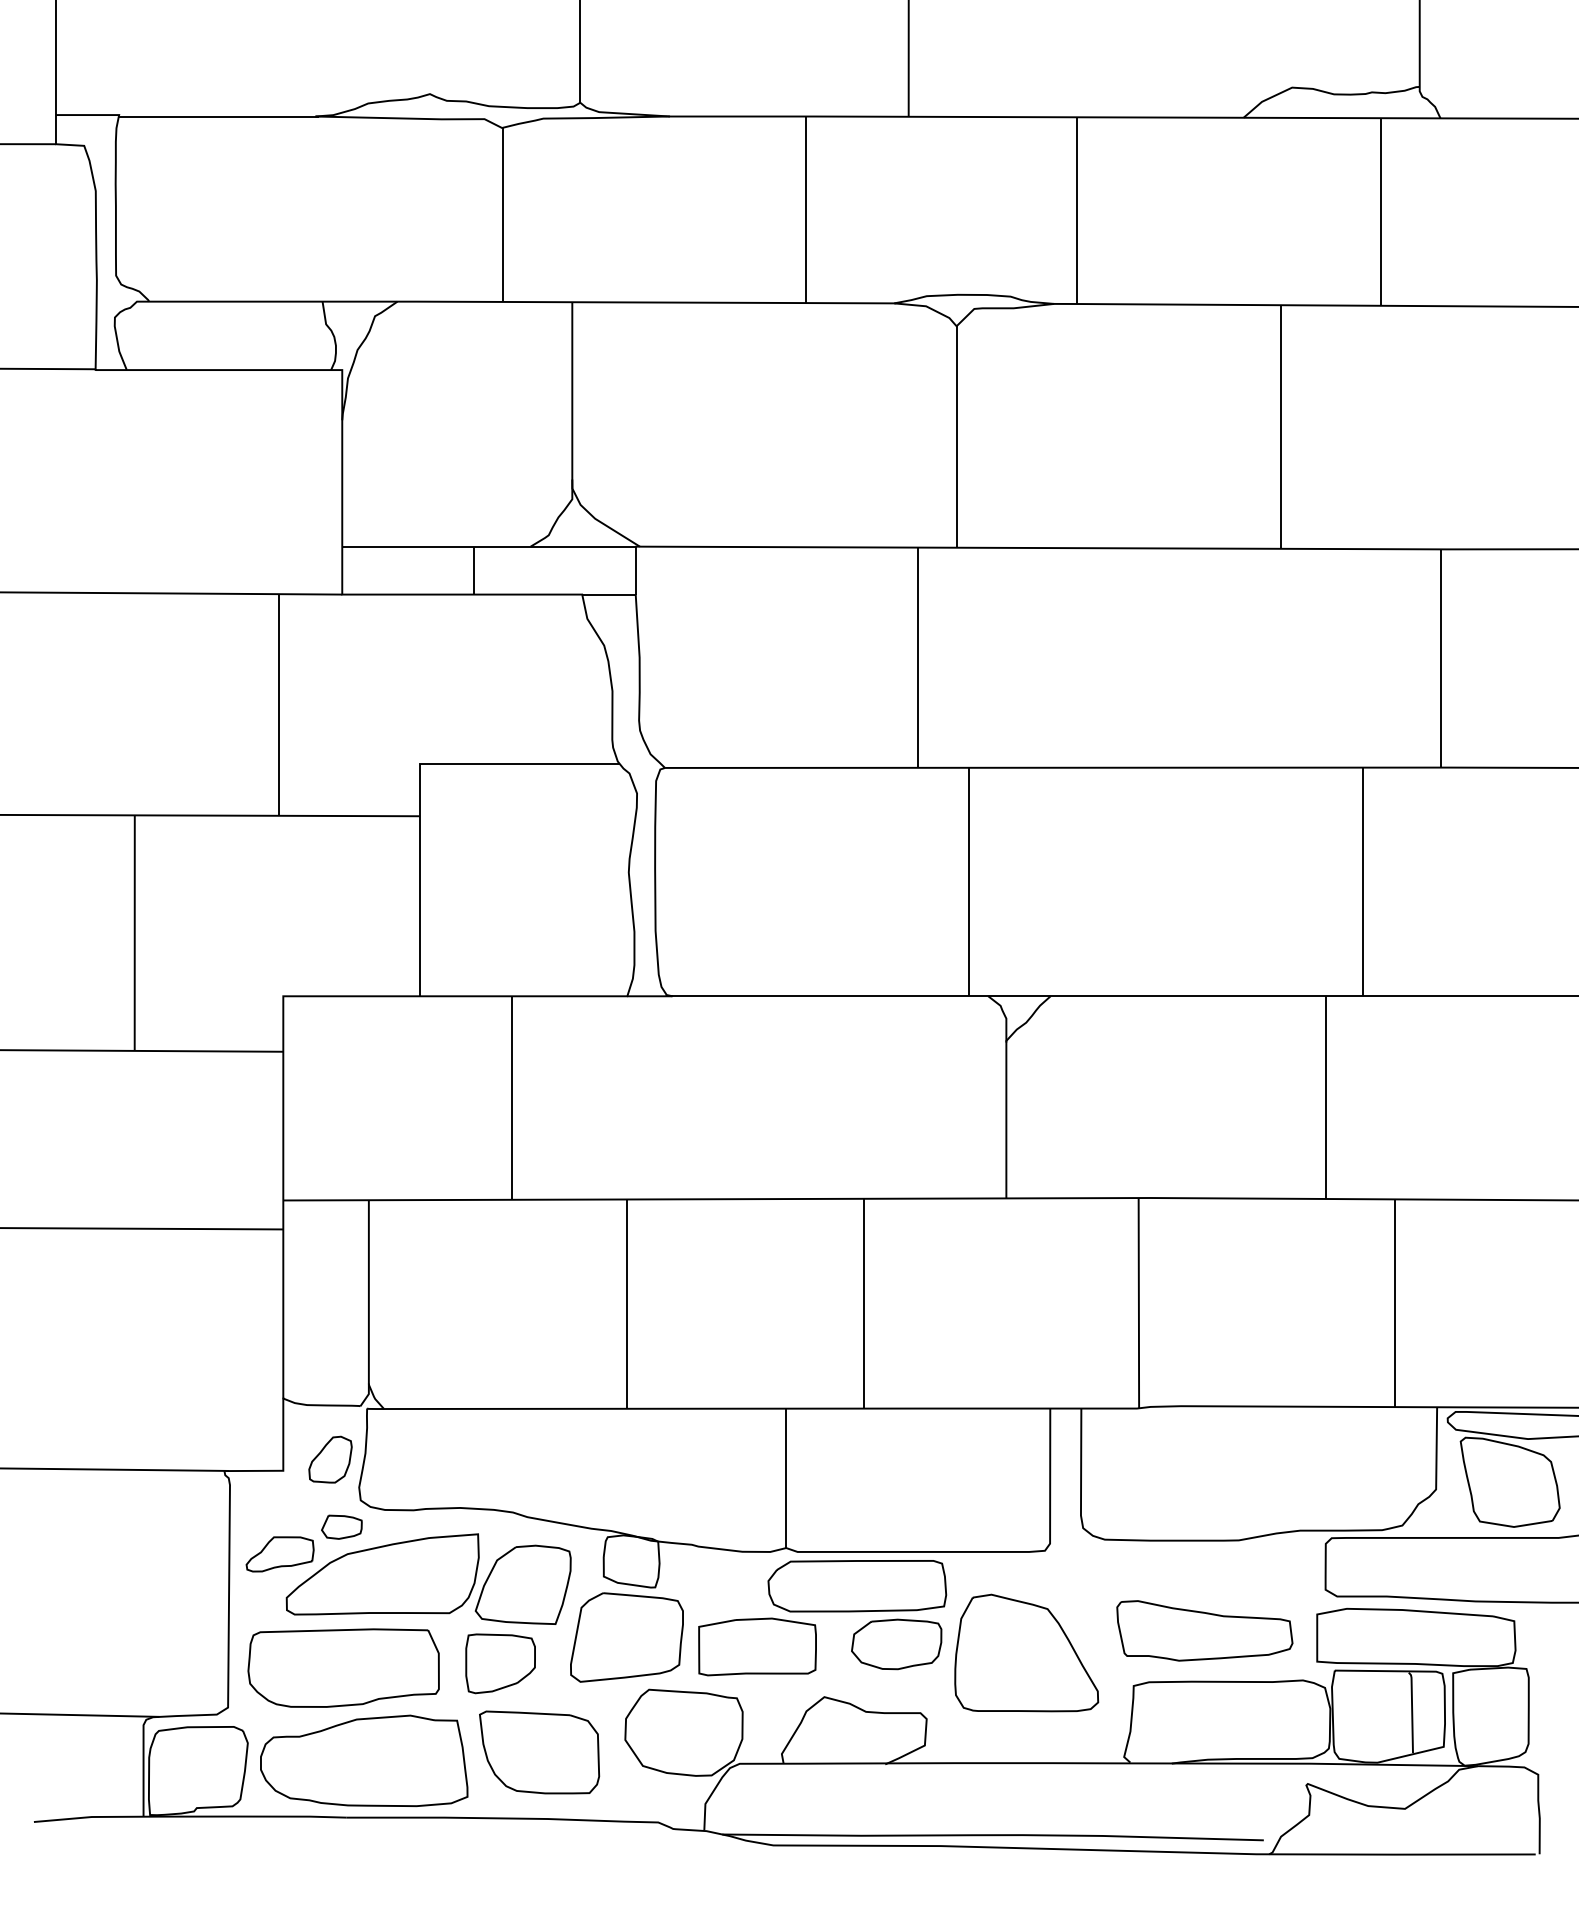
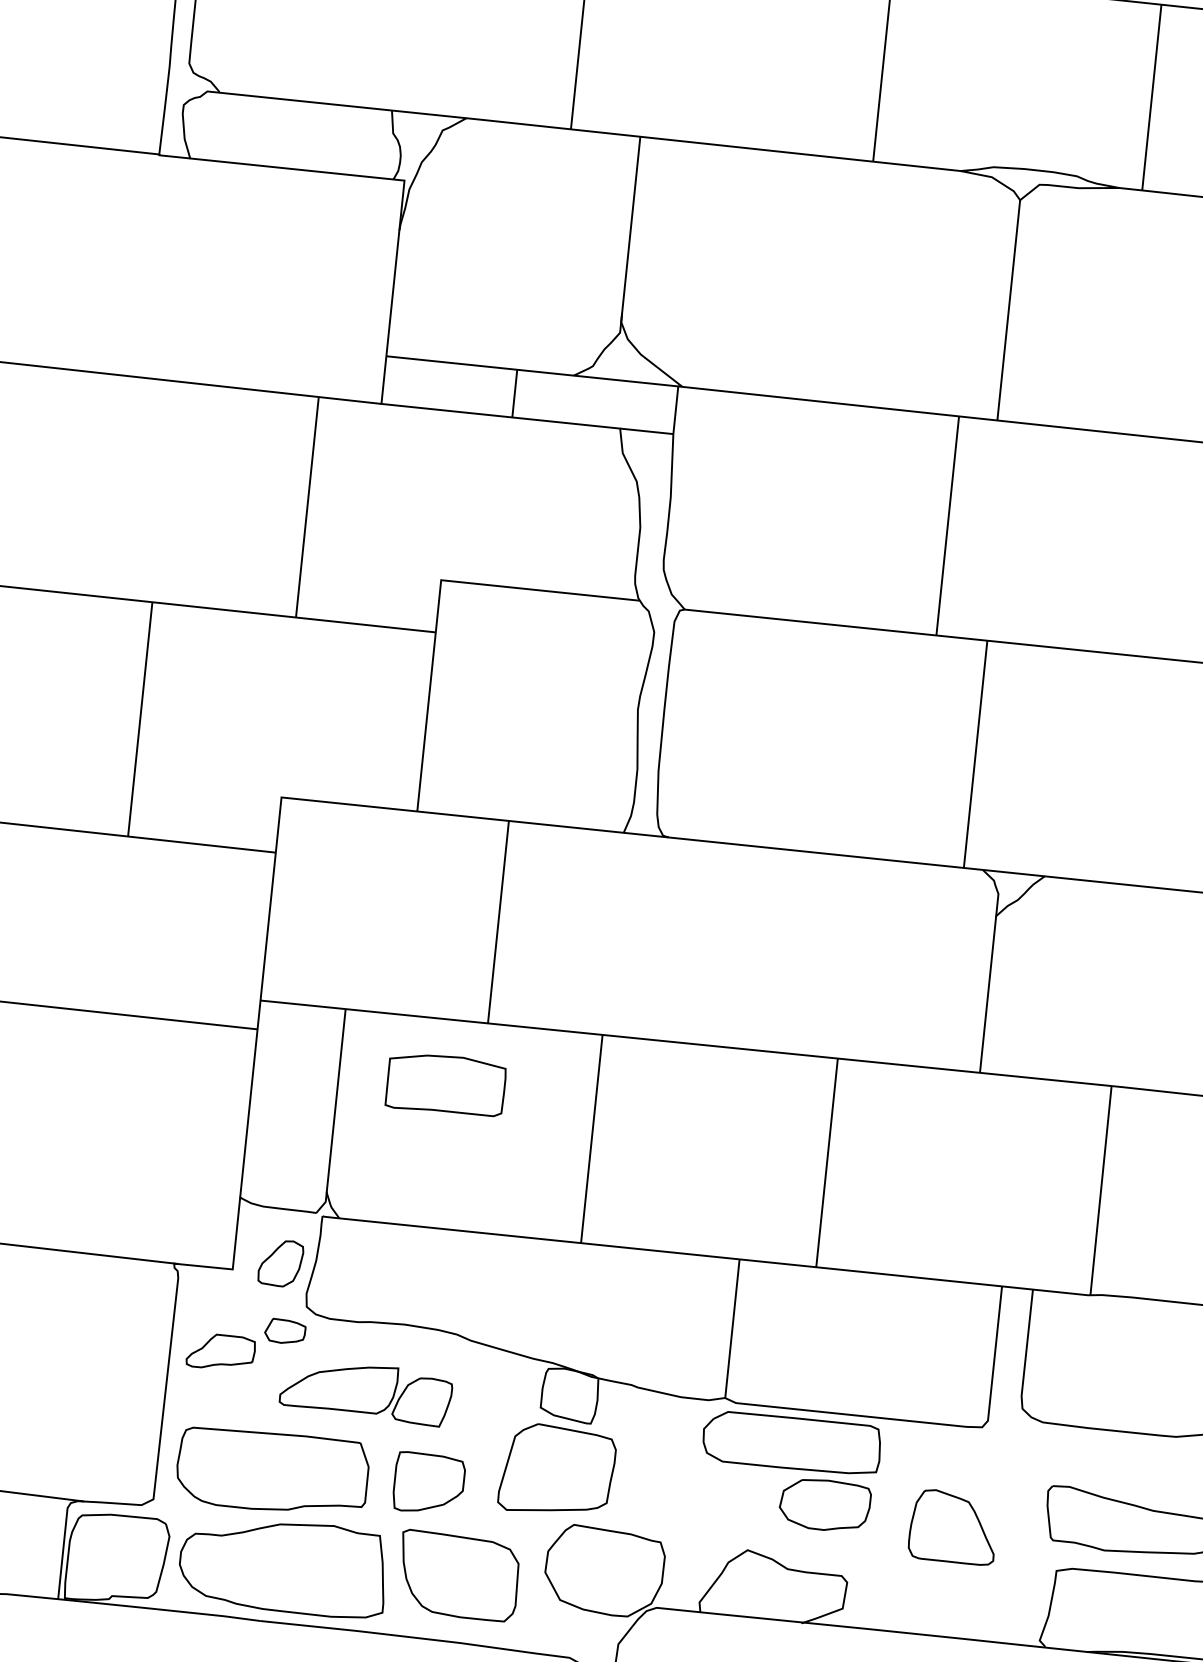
part: (428, 1578) -> (366, 1391), size x0.6
part: (757, 1646) -> (446, 1084), moved
part: (1026, 1652) -> (953, 1526), size x0.6

